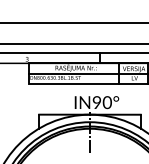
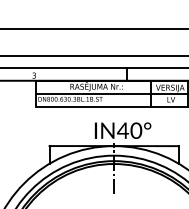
text: (97, 102) -> (123, 130), IN90° -> IN40°

